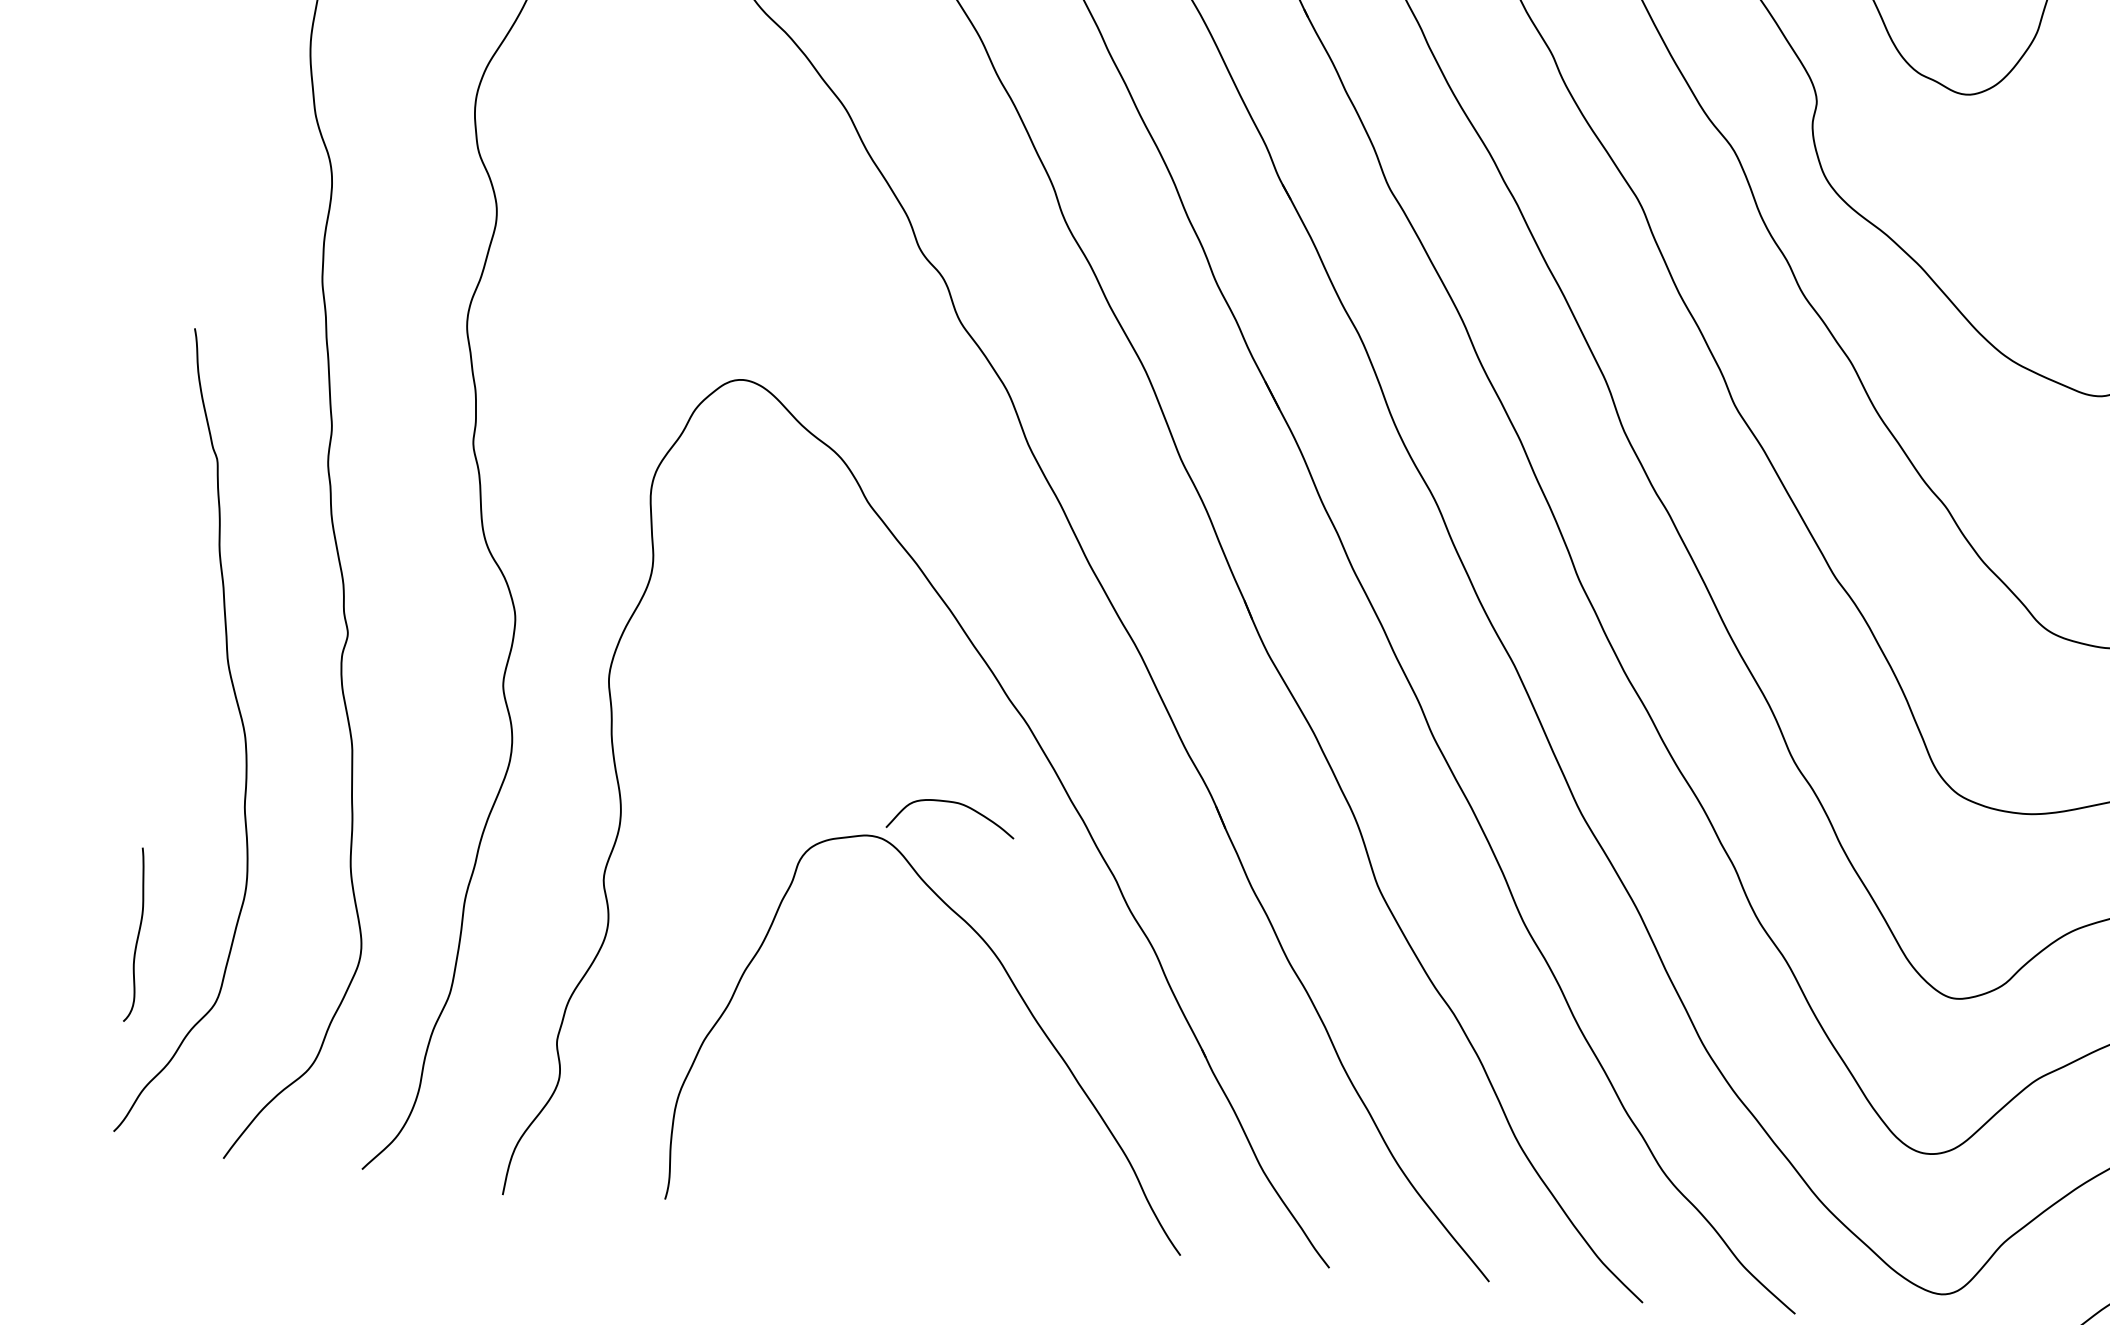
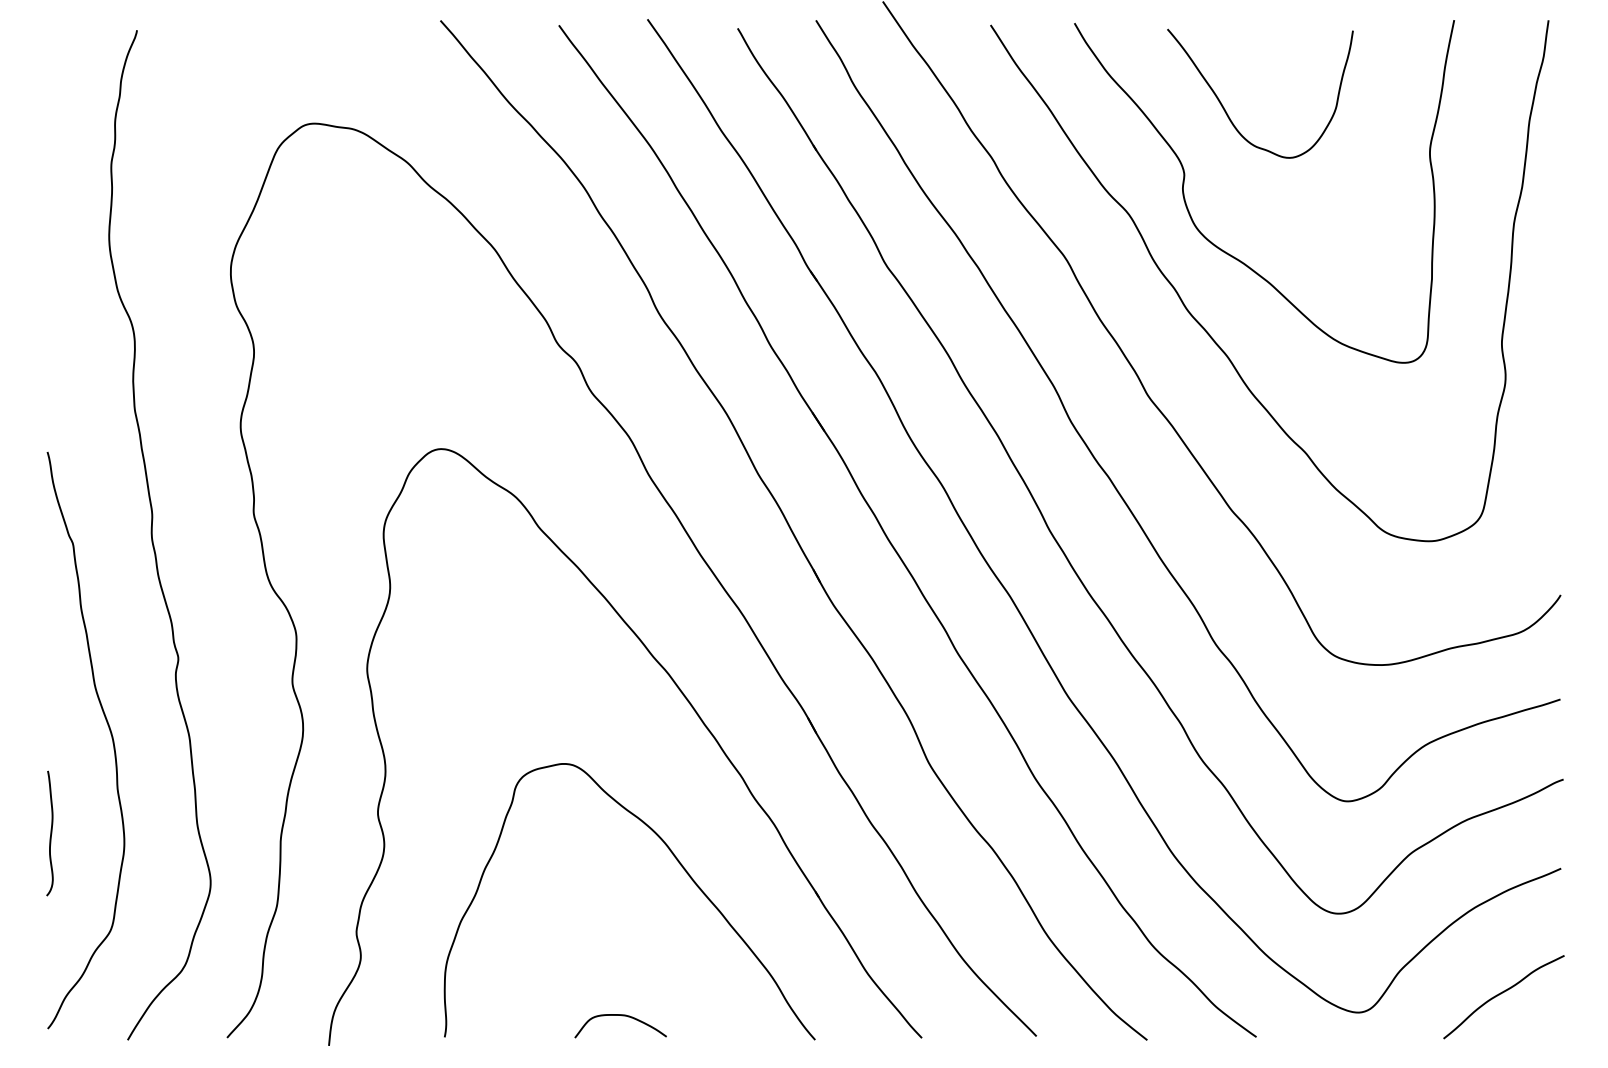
curve: (955, 804) -> (622, 1016), moved
curve: (137, 935) -> (50, 833), moved

